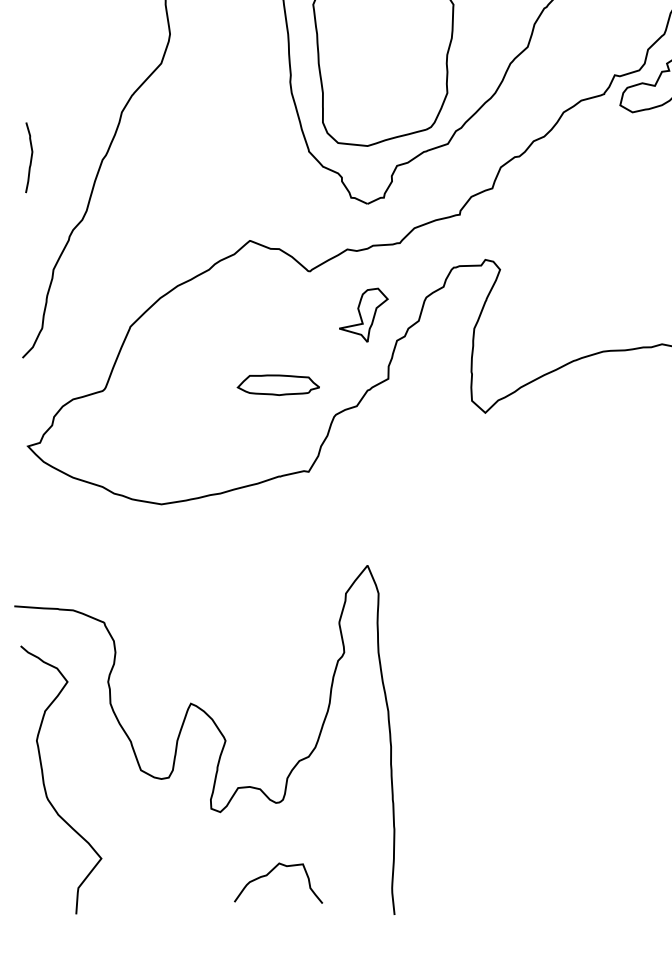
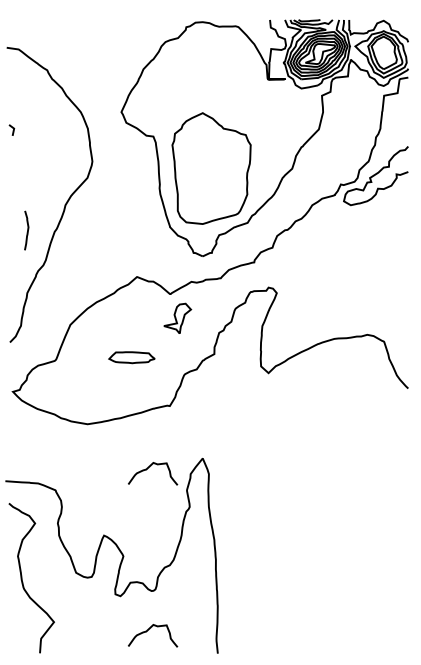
curve: (30, 157) -> (27, 230), moved
part: (363, 313) -> (177, 317), moved
part: (277, 384) -> (131, 357), moved
curve: (270, 583) -> (148, 468), added

